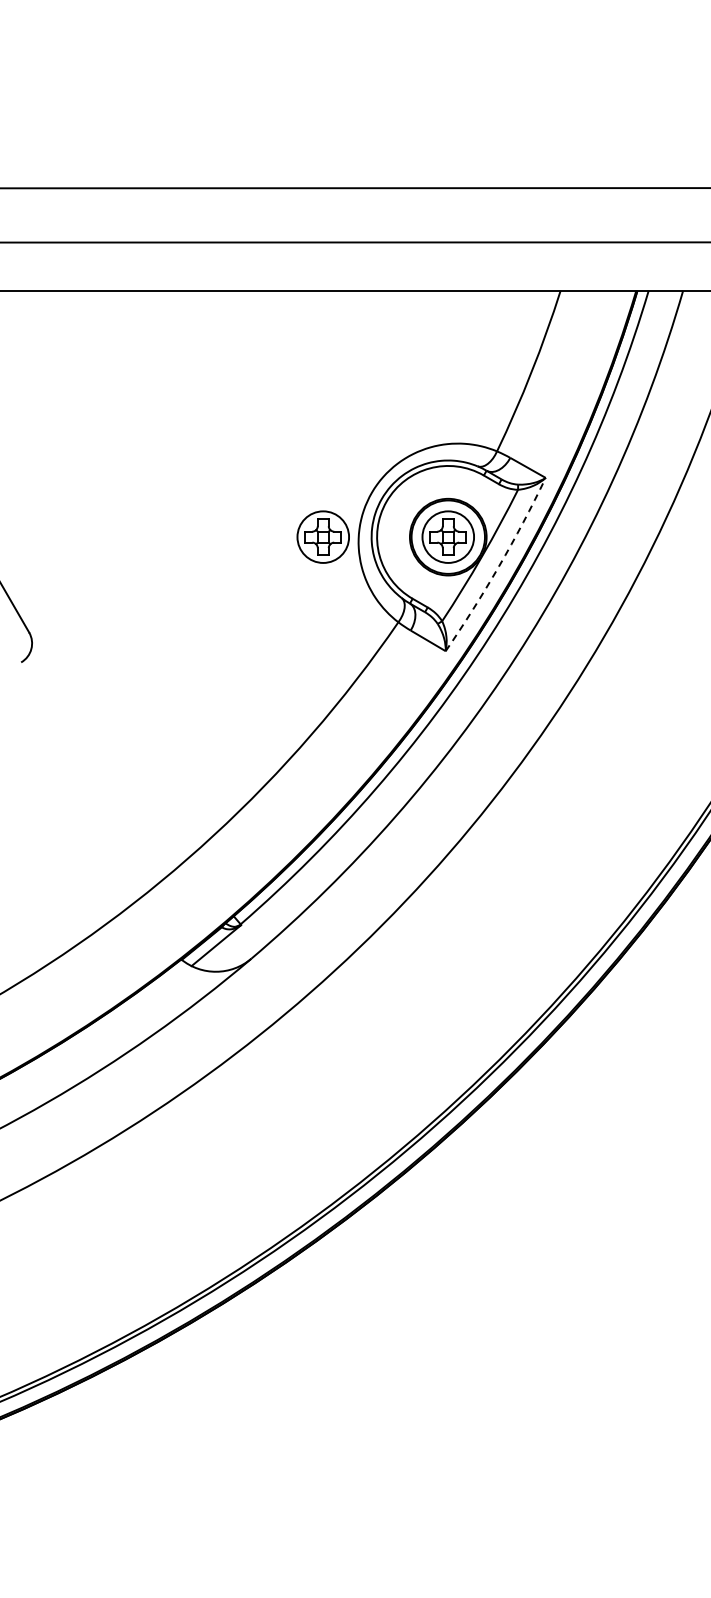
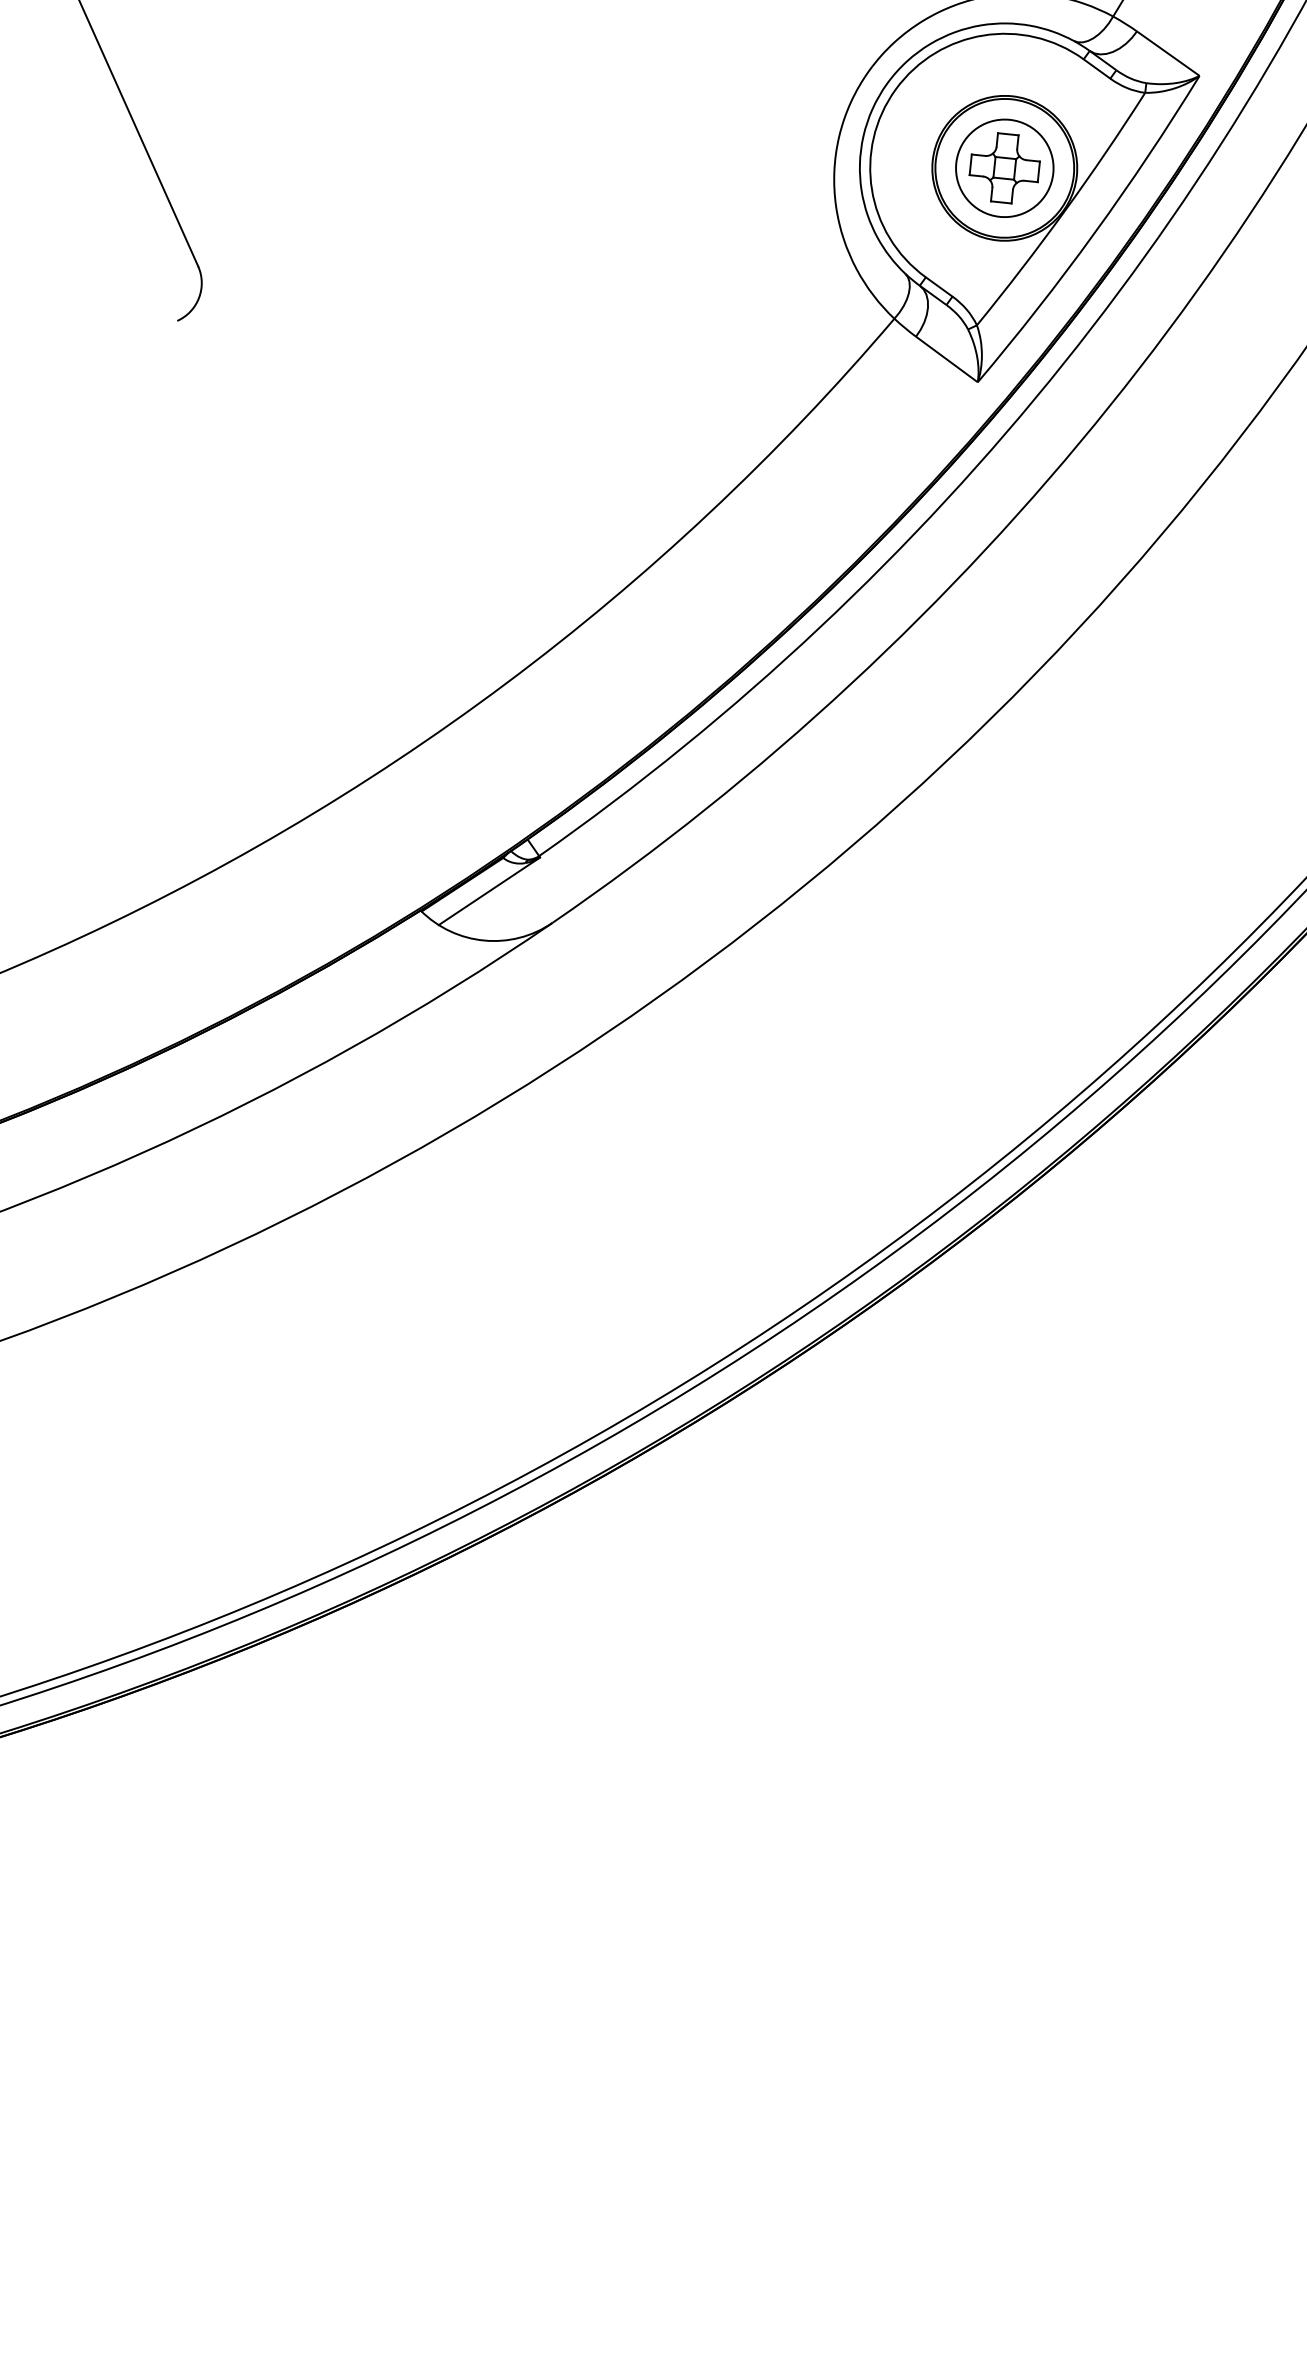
part: (322, 536) -> (768, 142), removed
arc: (499, 566) -> (1095, 233), dashed -> solid

